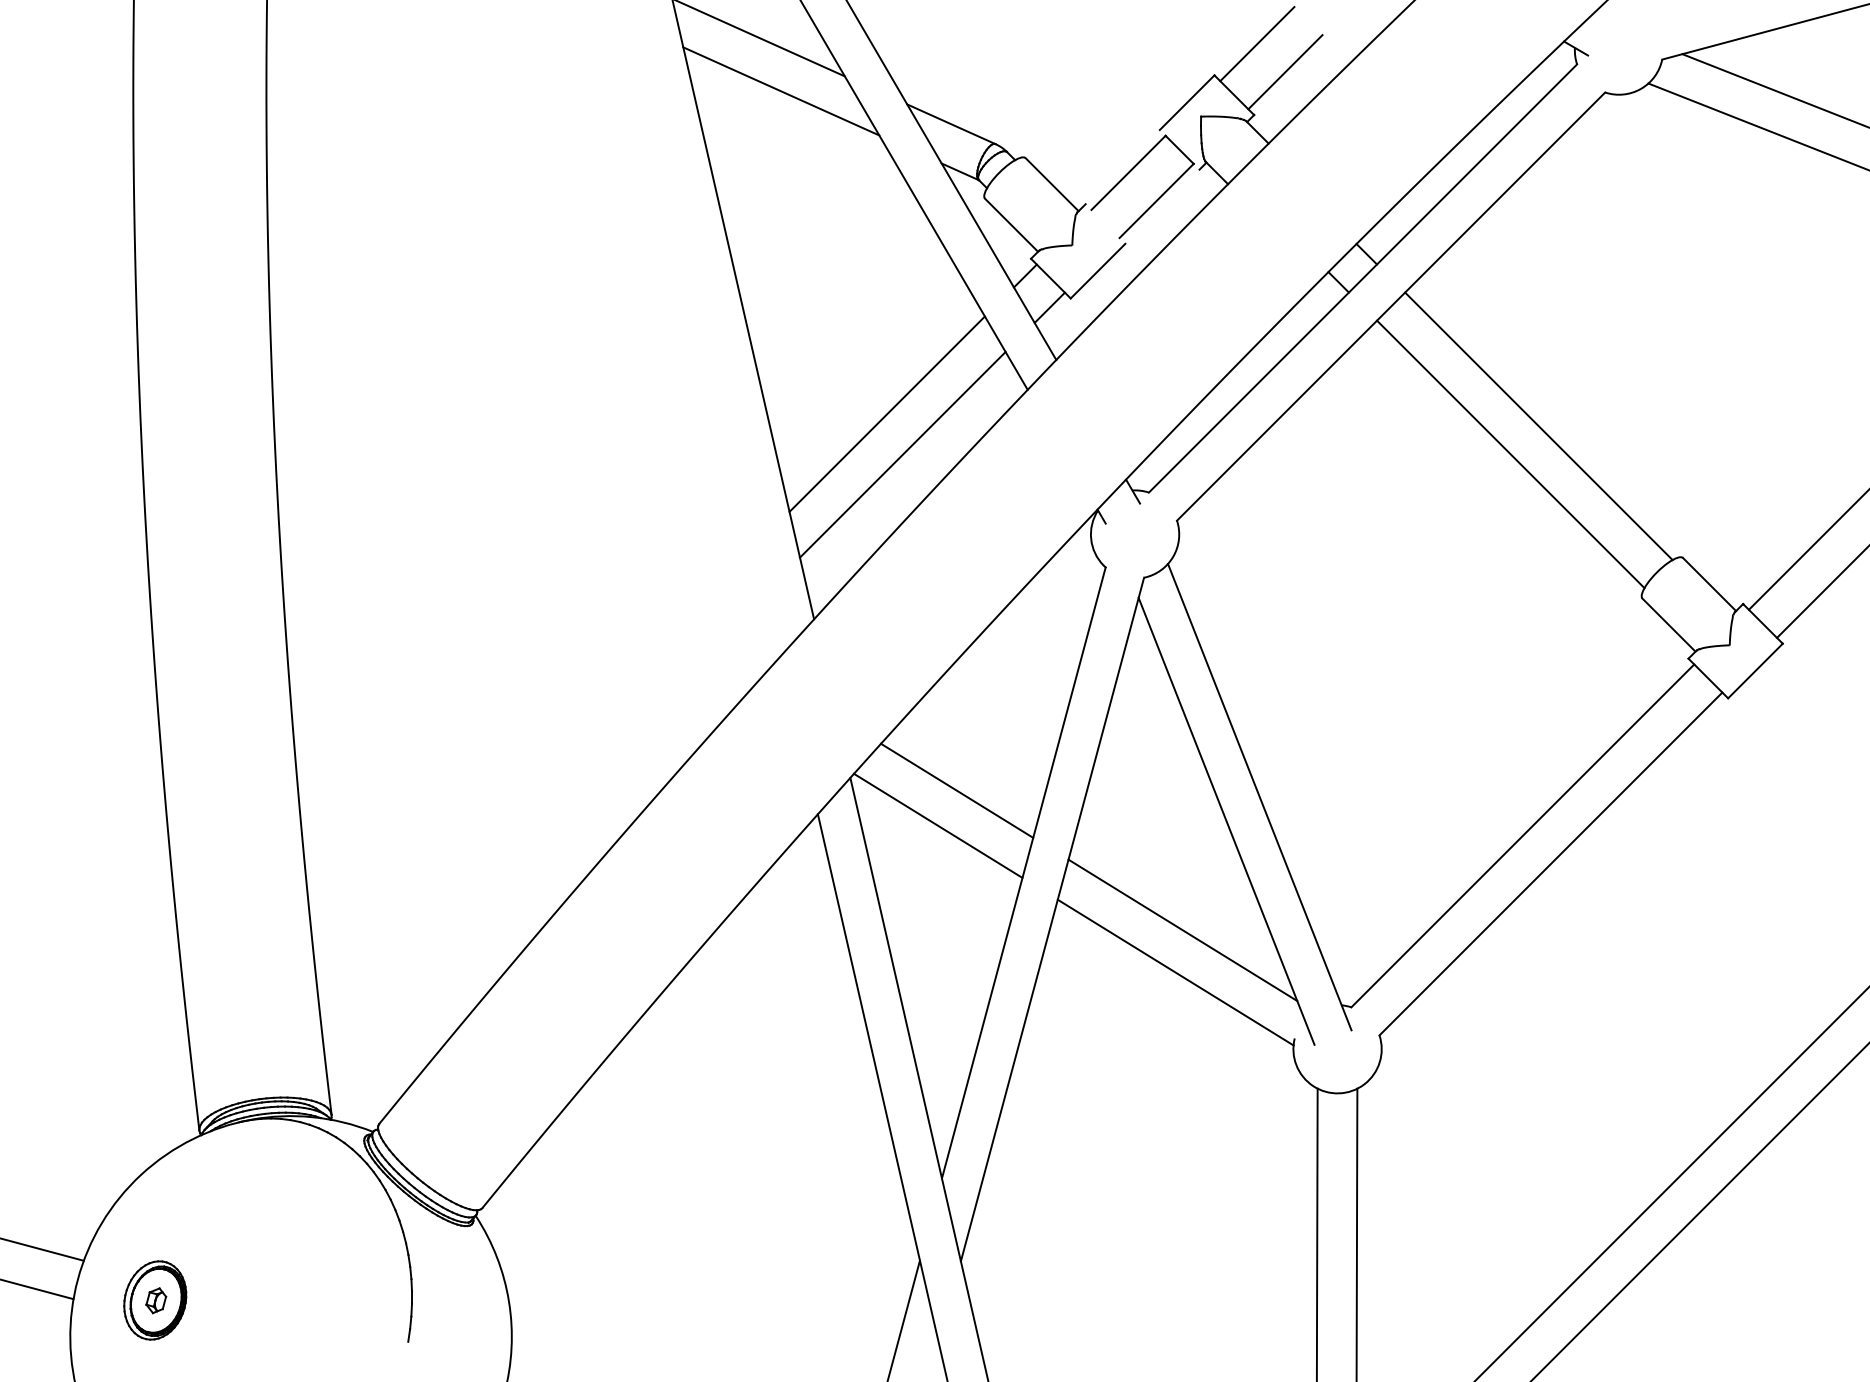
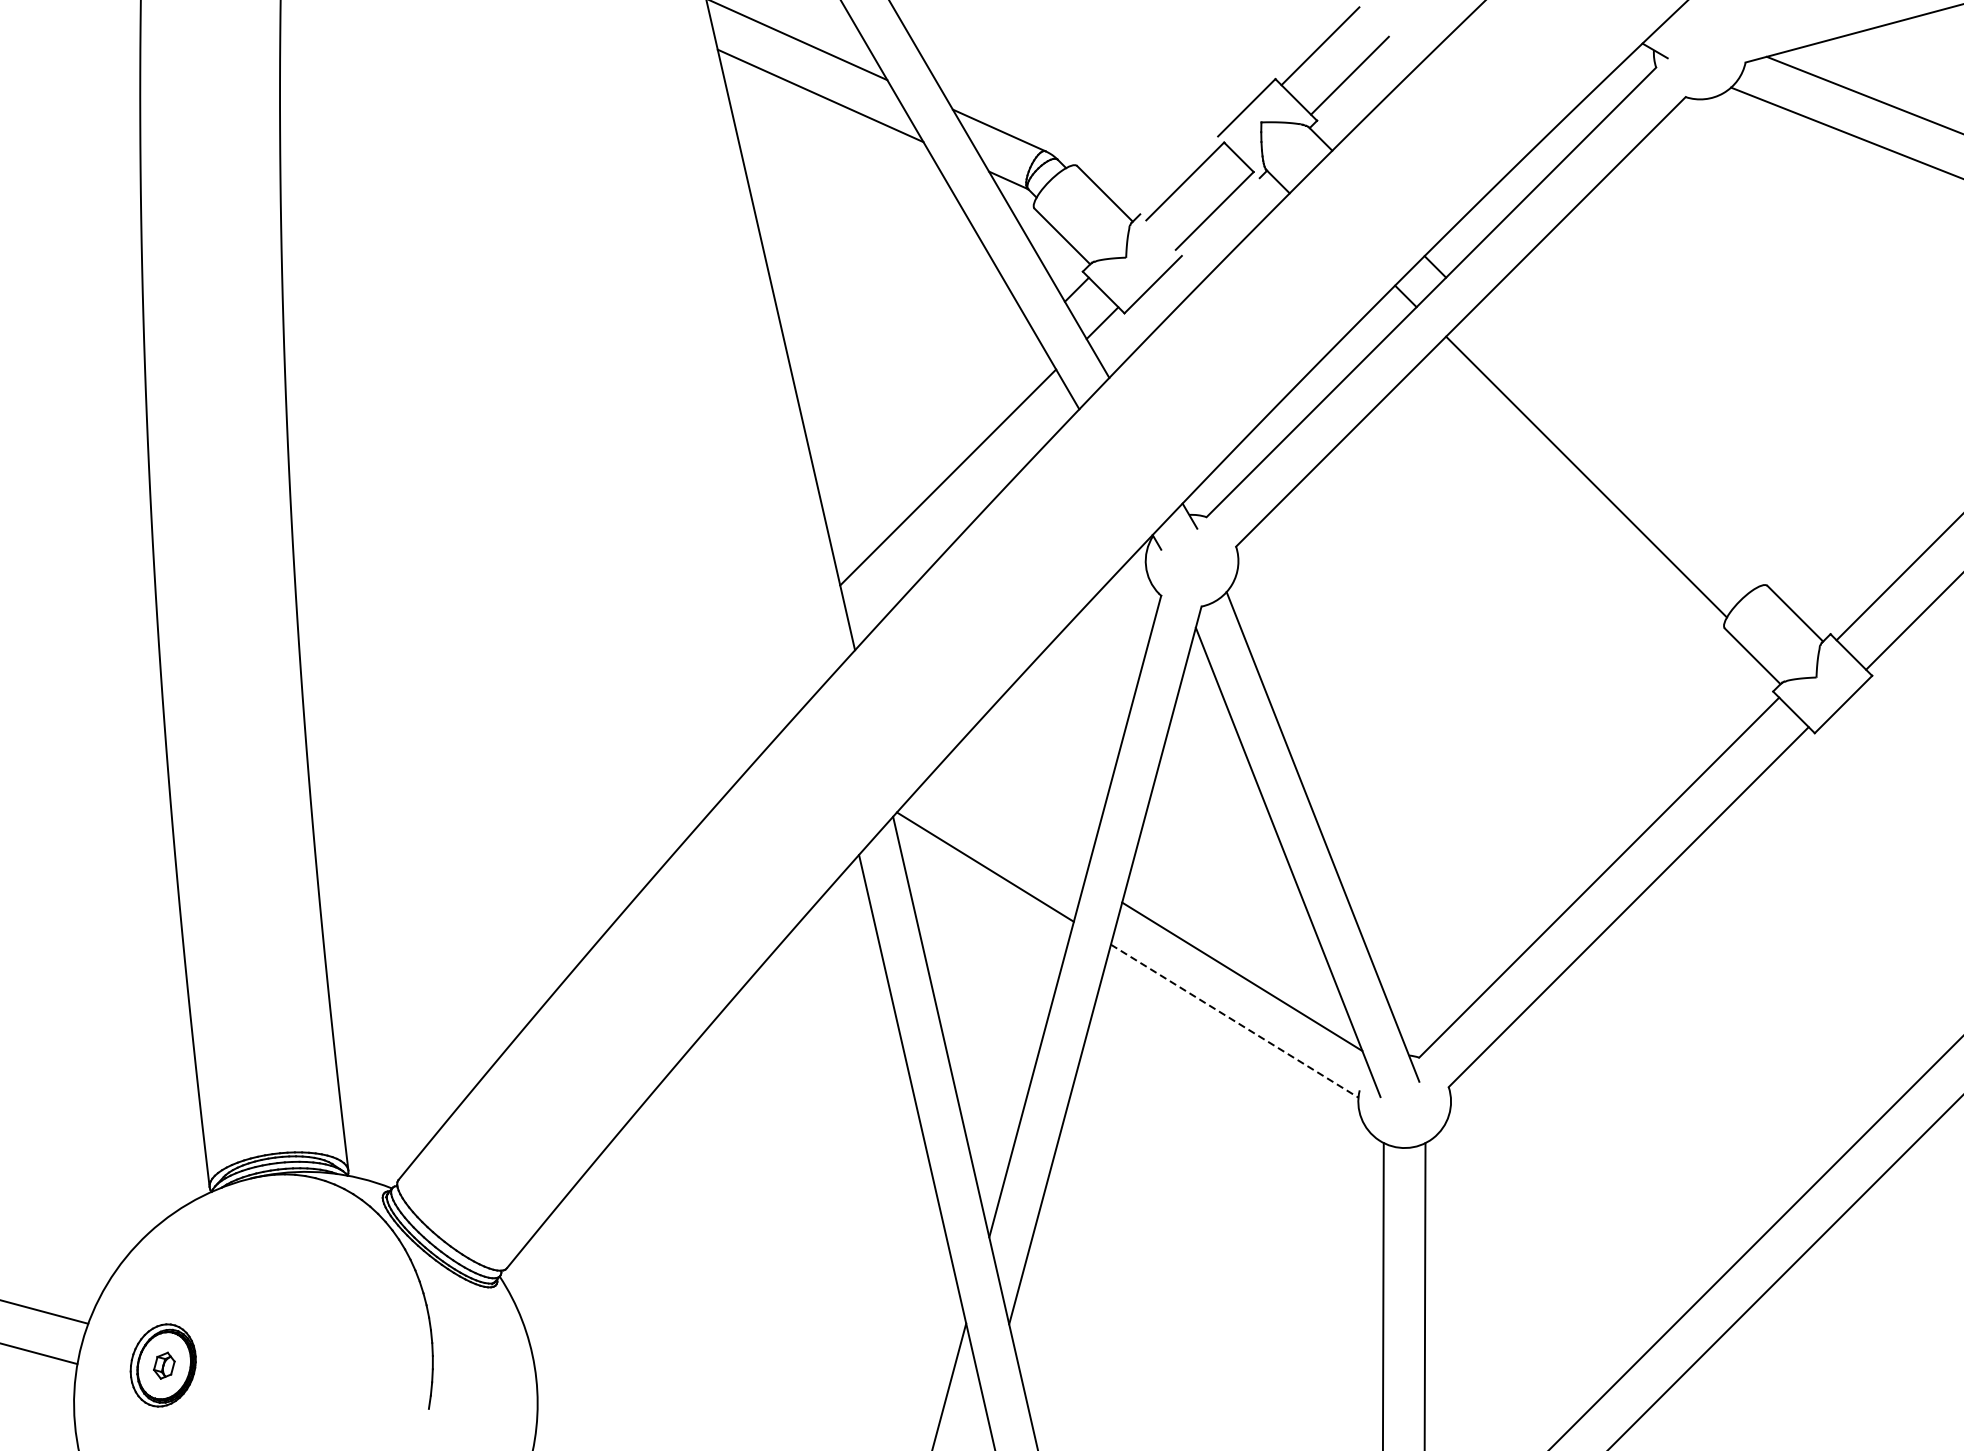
line: (886, 413) -> (931, 434), removed
line: (1538, 426) -> (1615, 447), removed
line: (957, 790) -> (1005, 829), removed
line: (1175, 972) -> (1234, 1021), solid -> dashed

